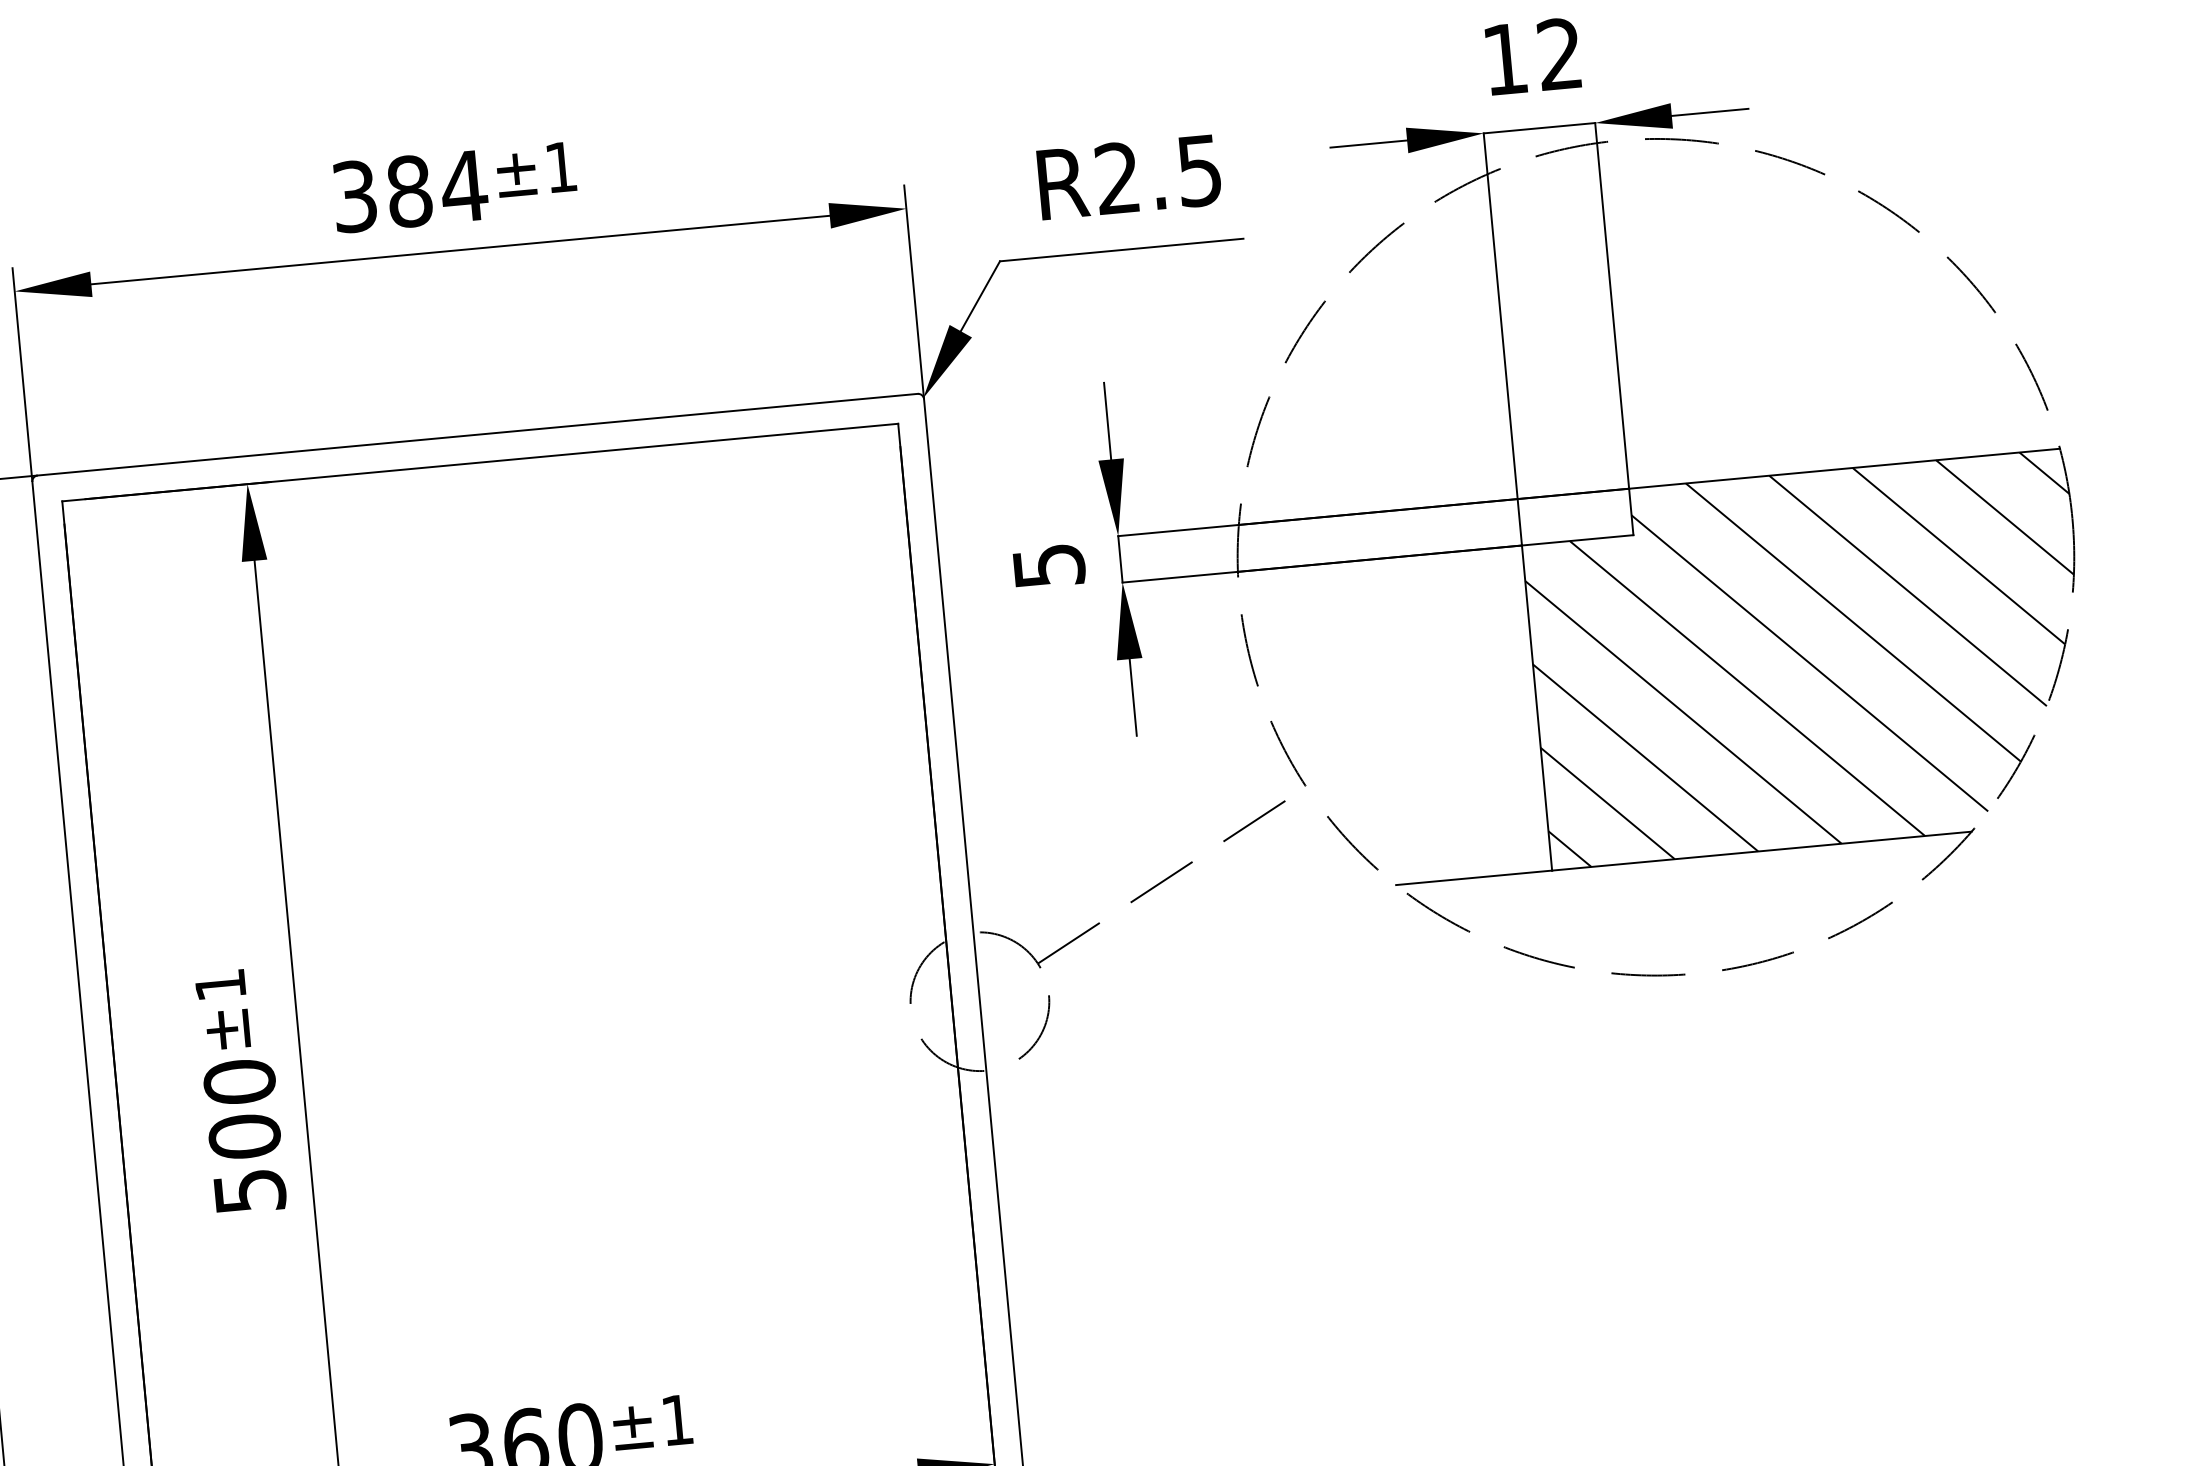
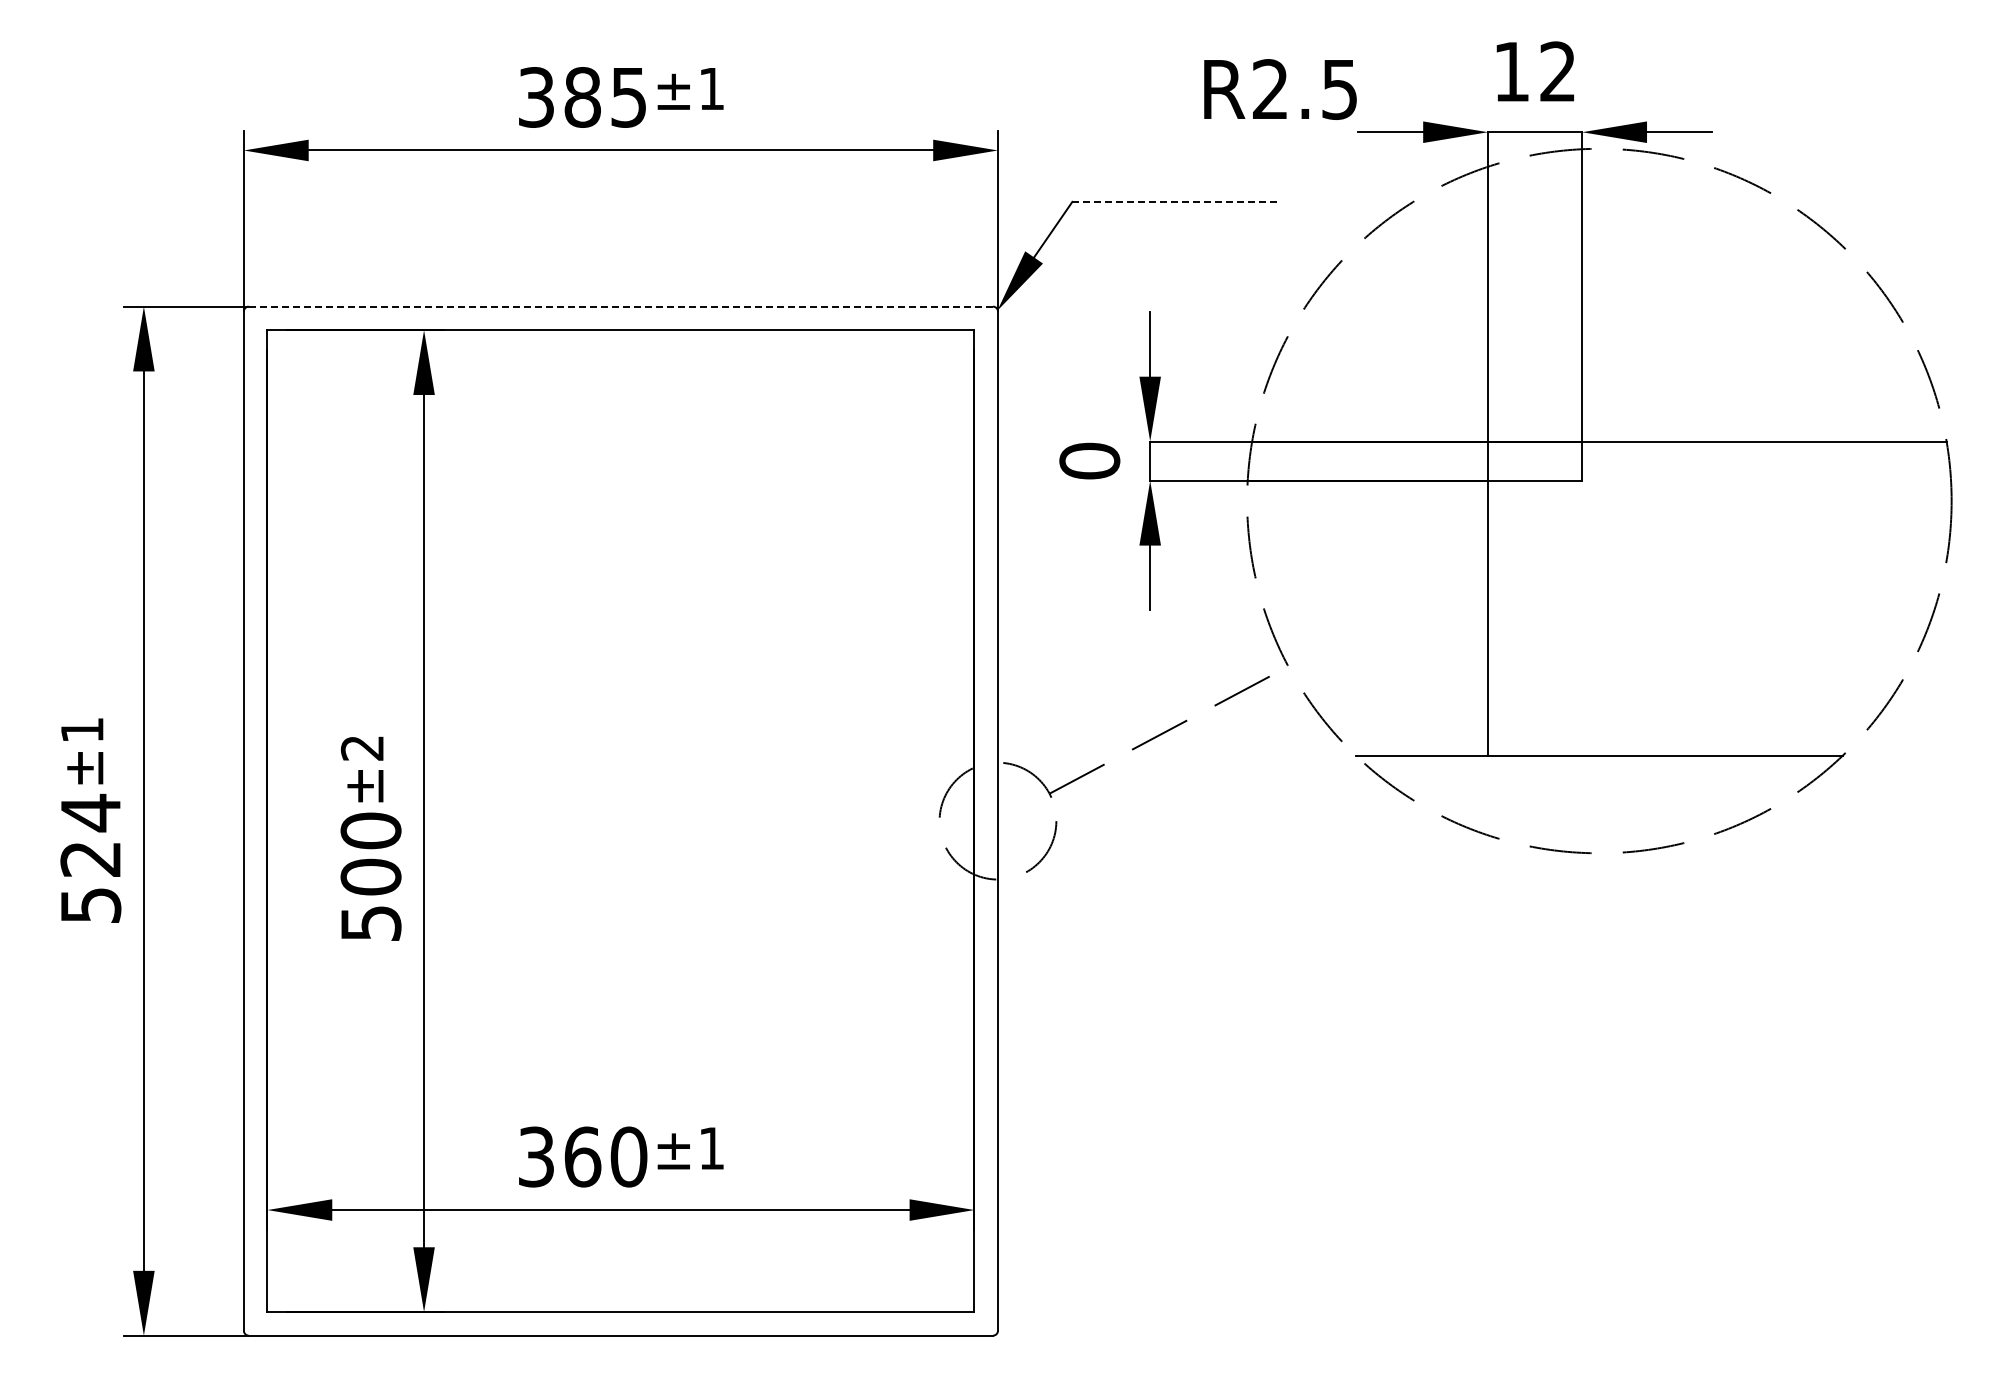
text: (1129, 177) -> (1280, 89), moved
text: (463, 186) -> (628, 97), 384 -> 385
line: (1121, 249) -> (1175, 201), solid -> dashed
line: (477, 434) -> (620, 306), solid -> dashed
text: (1048, 565) -> (1089, 460), 5 -> 0
hatch: (1808, 659) -> (1719, 598), removed
text: (219, 985) -> (361, 748), ±1 -> ±2

